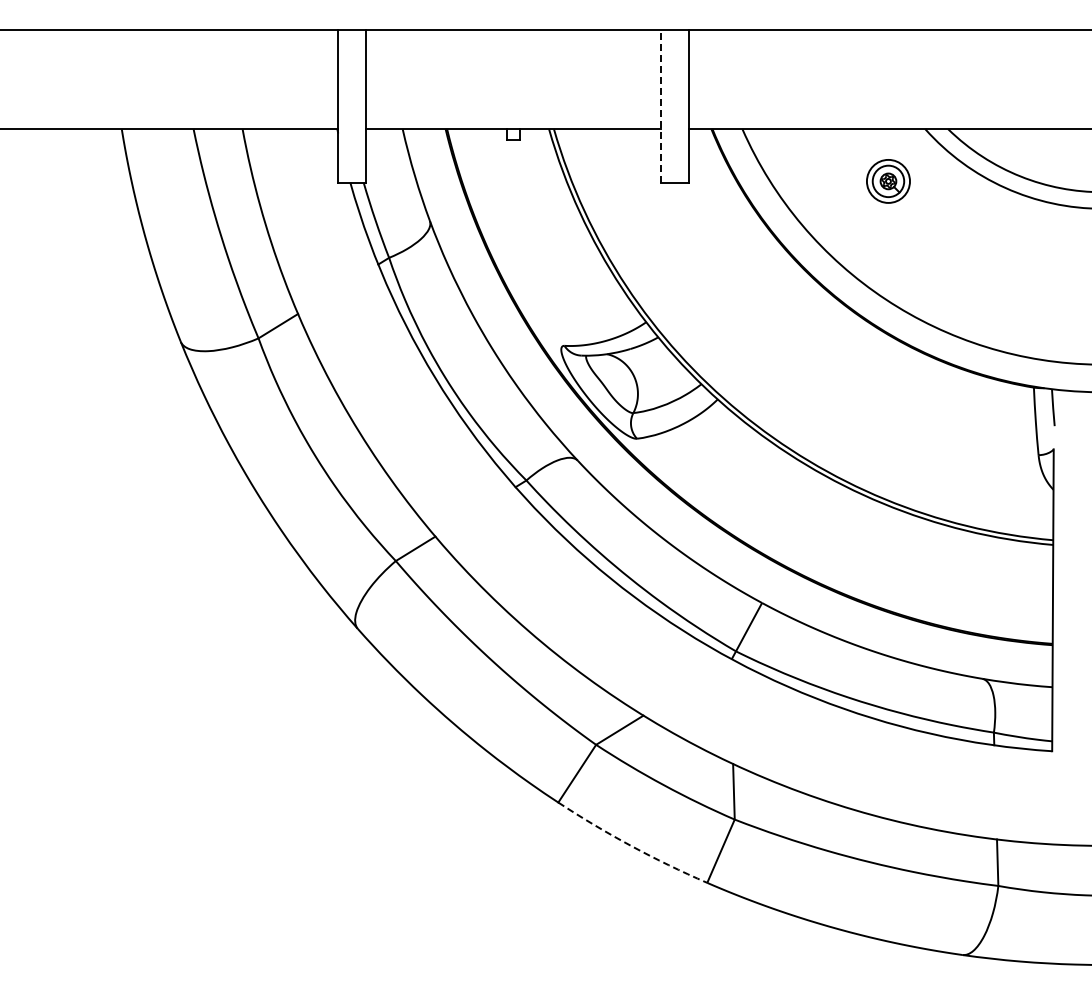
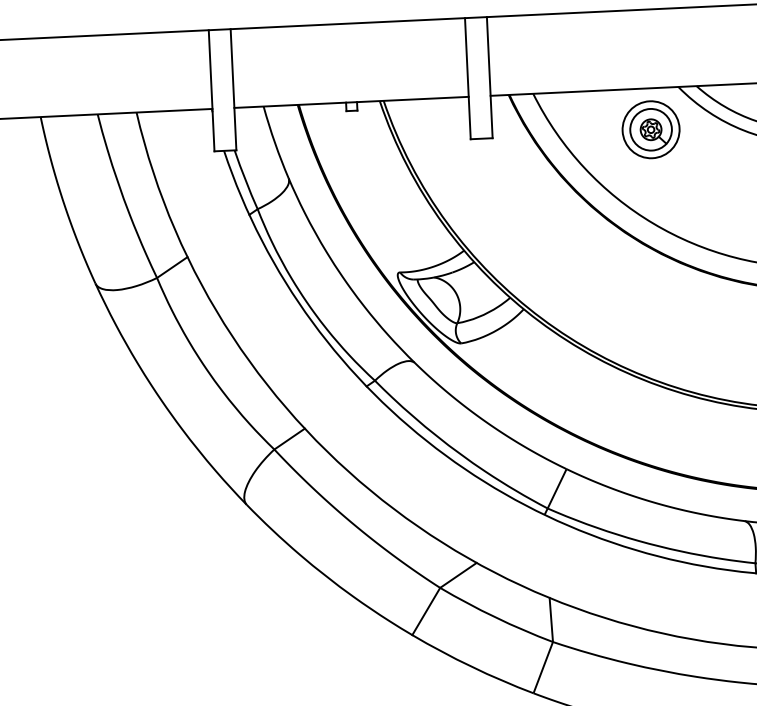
line: (661, 105) -> (468, 78), dashed -> solid
part: (888, 181) -> (651, 129), size x1.67
arc: (631, 845) -> (472, 666), dashed -> solid

